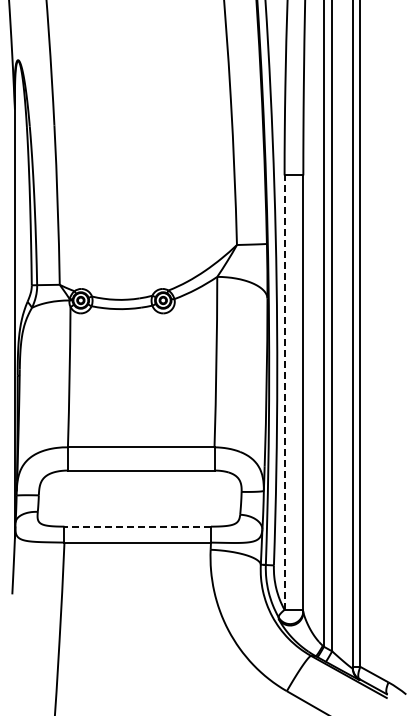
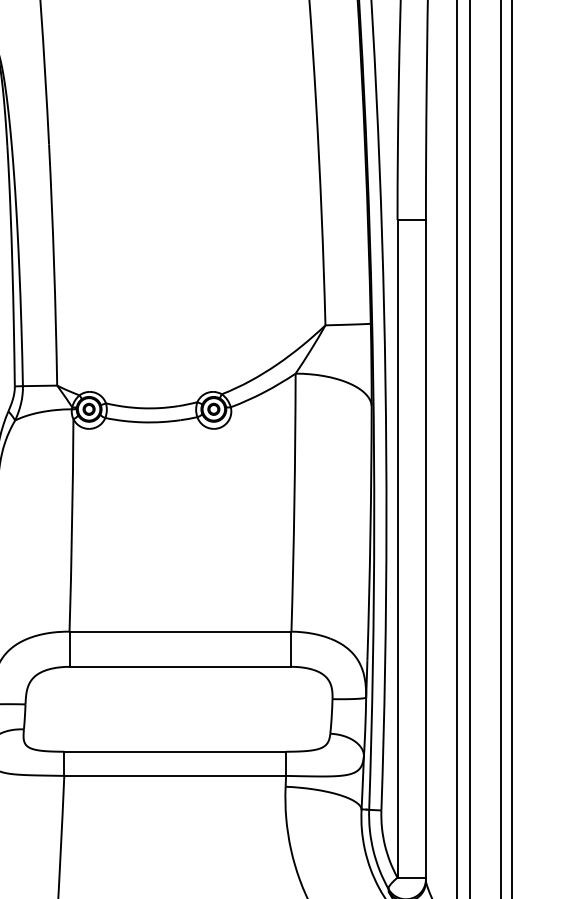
line: (284, 392) -> (397, 548), dashed -> solid
line: (137, 526) -> (174, 751), dashed -> solid

